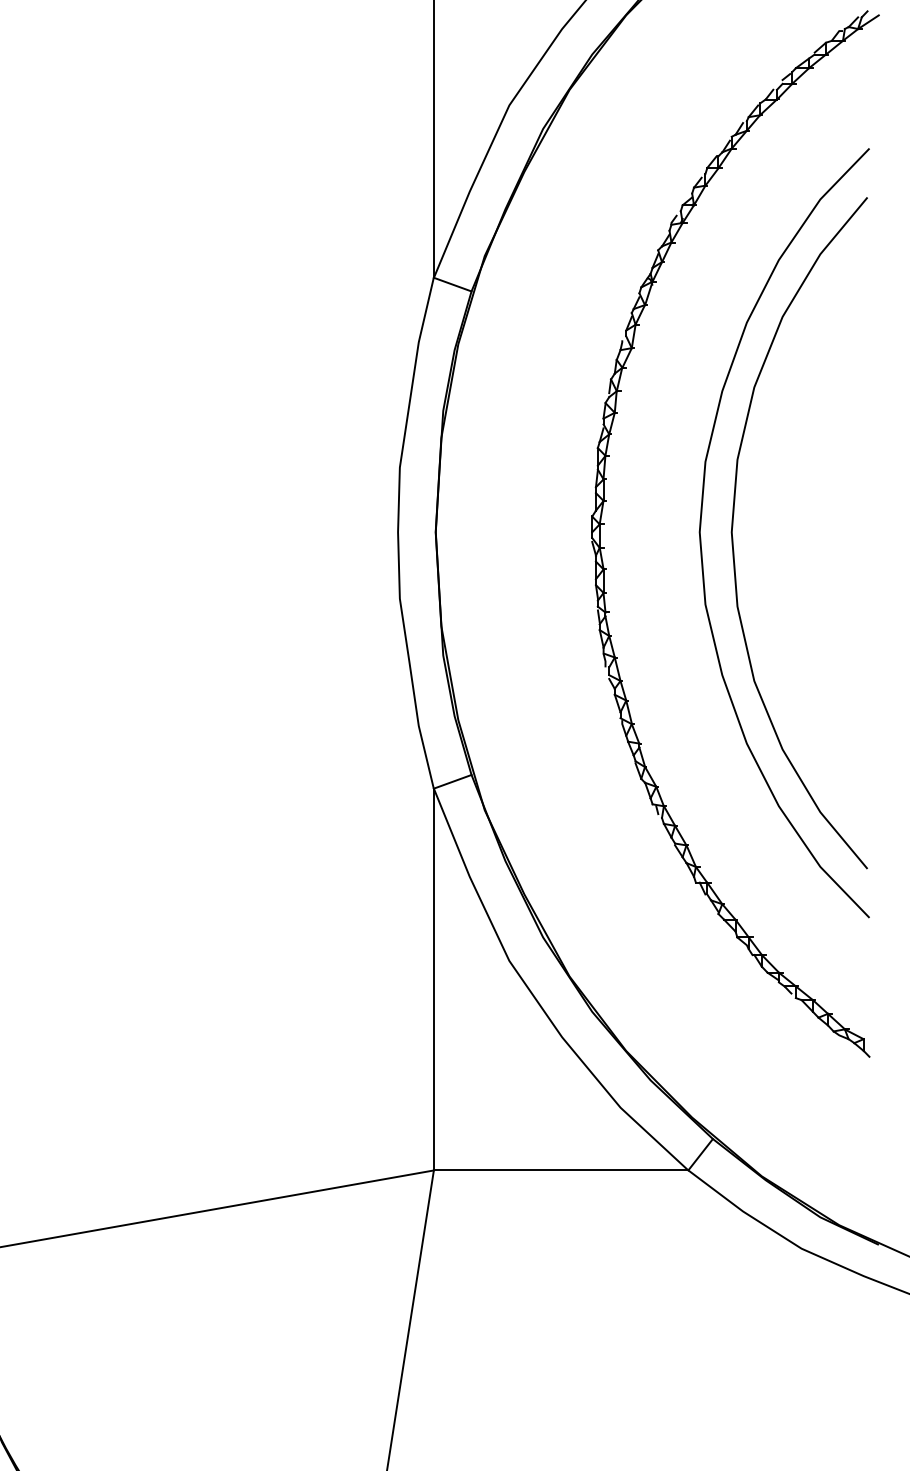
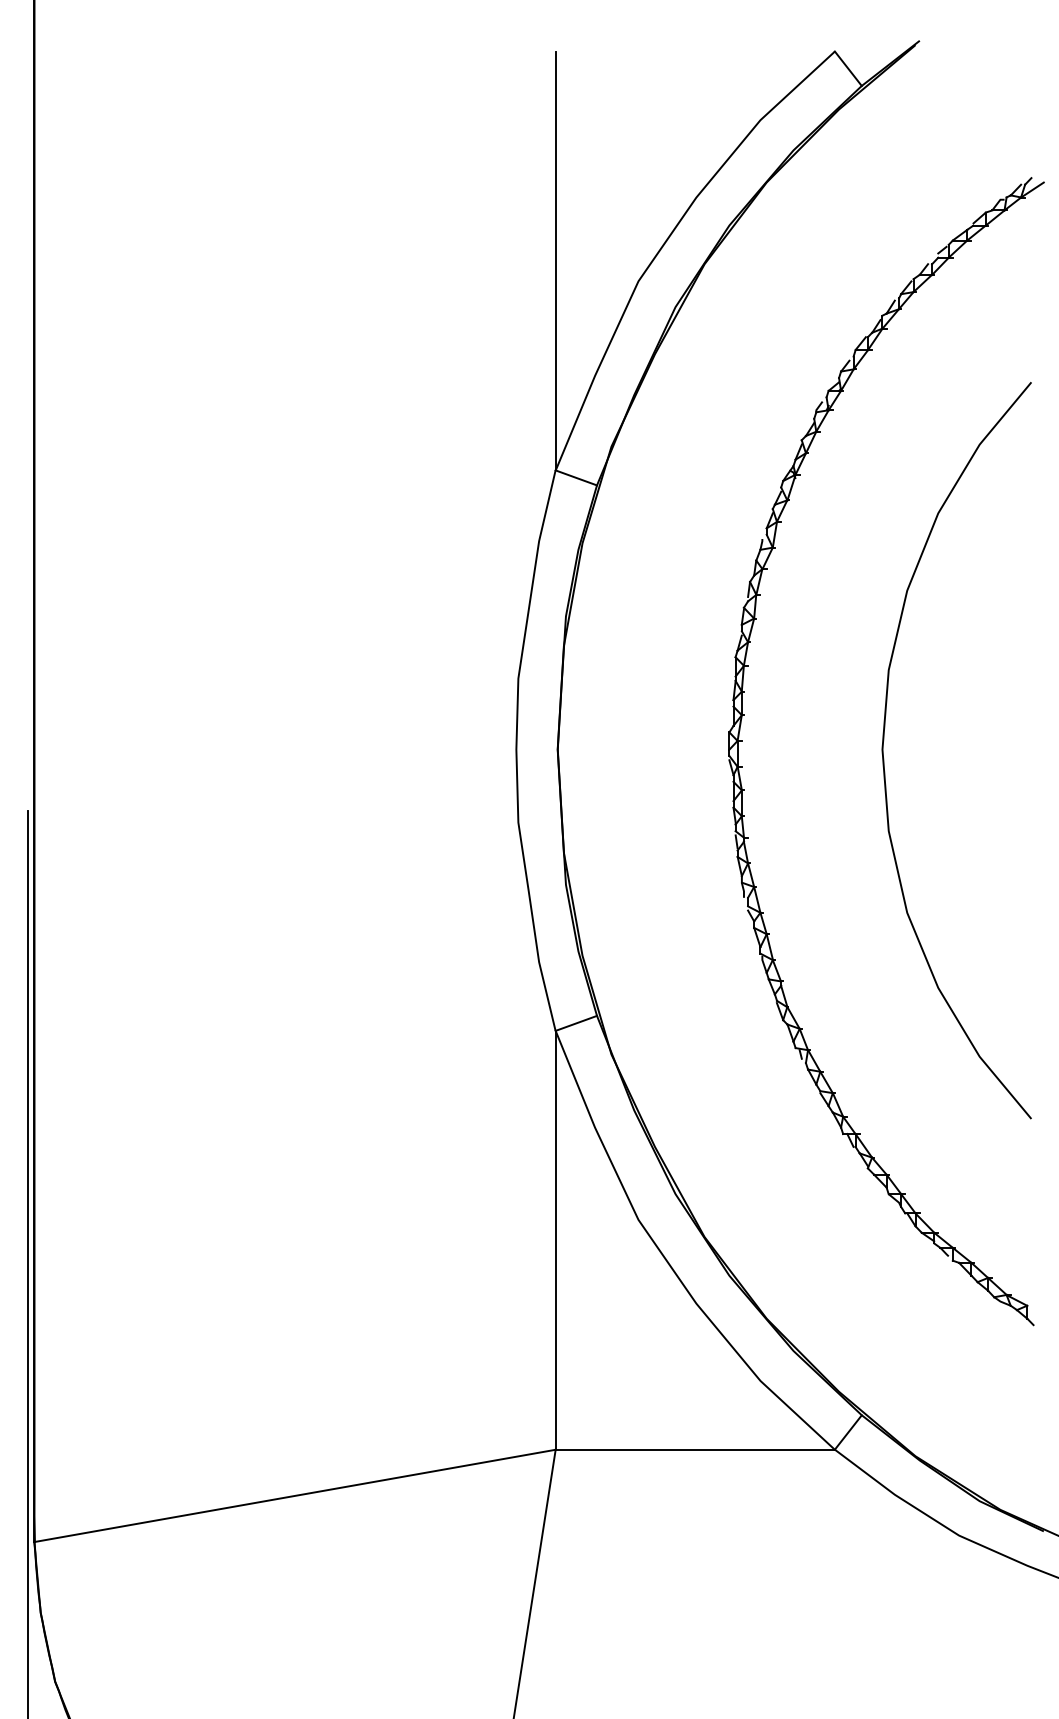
curve: (701, 542) -> (849, 760), removed

